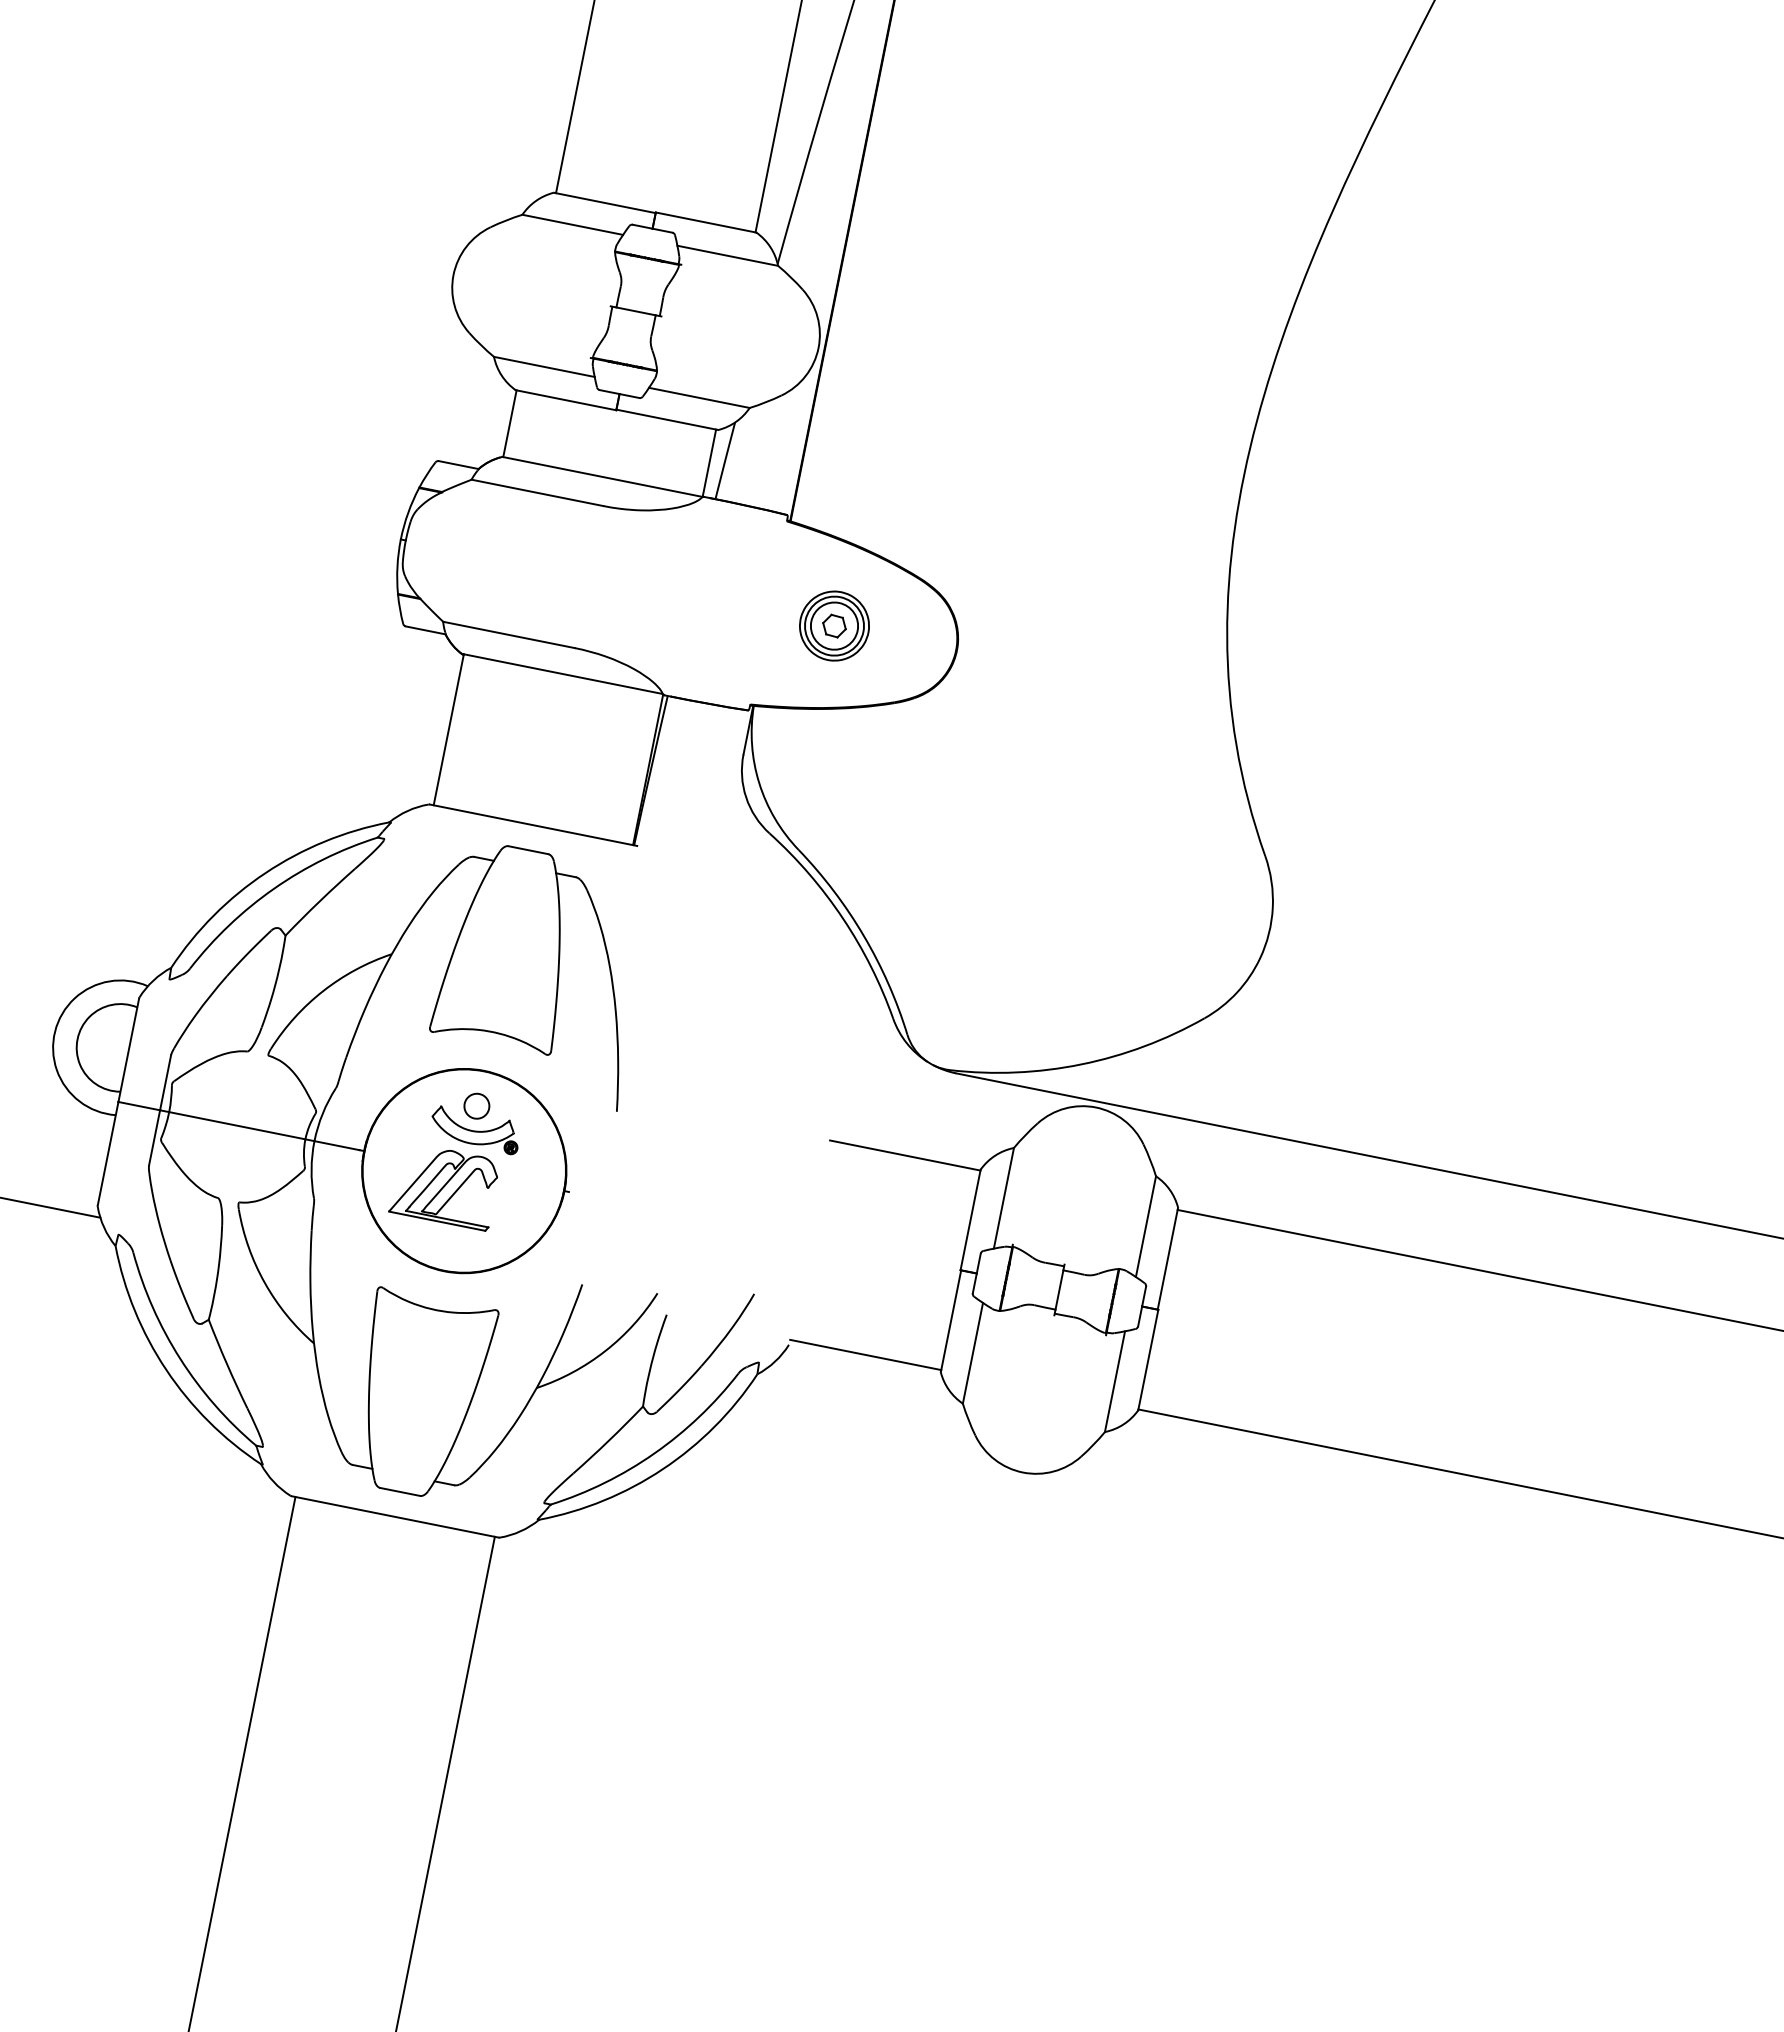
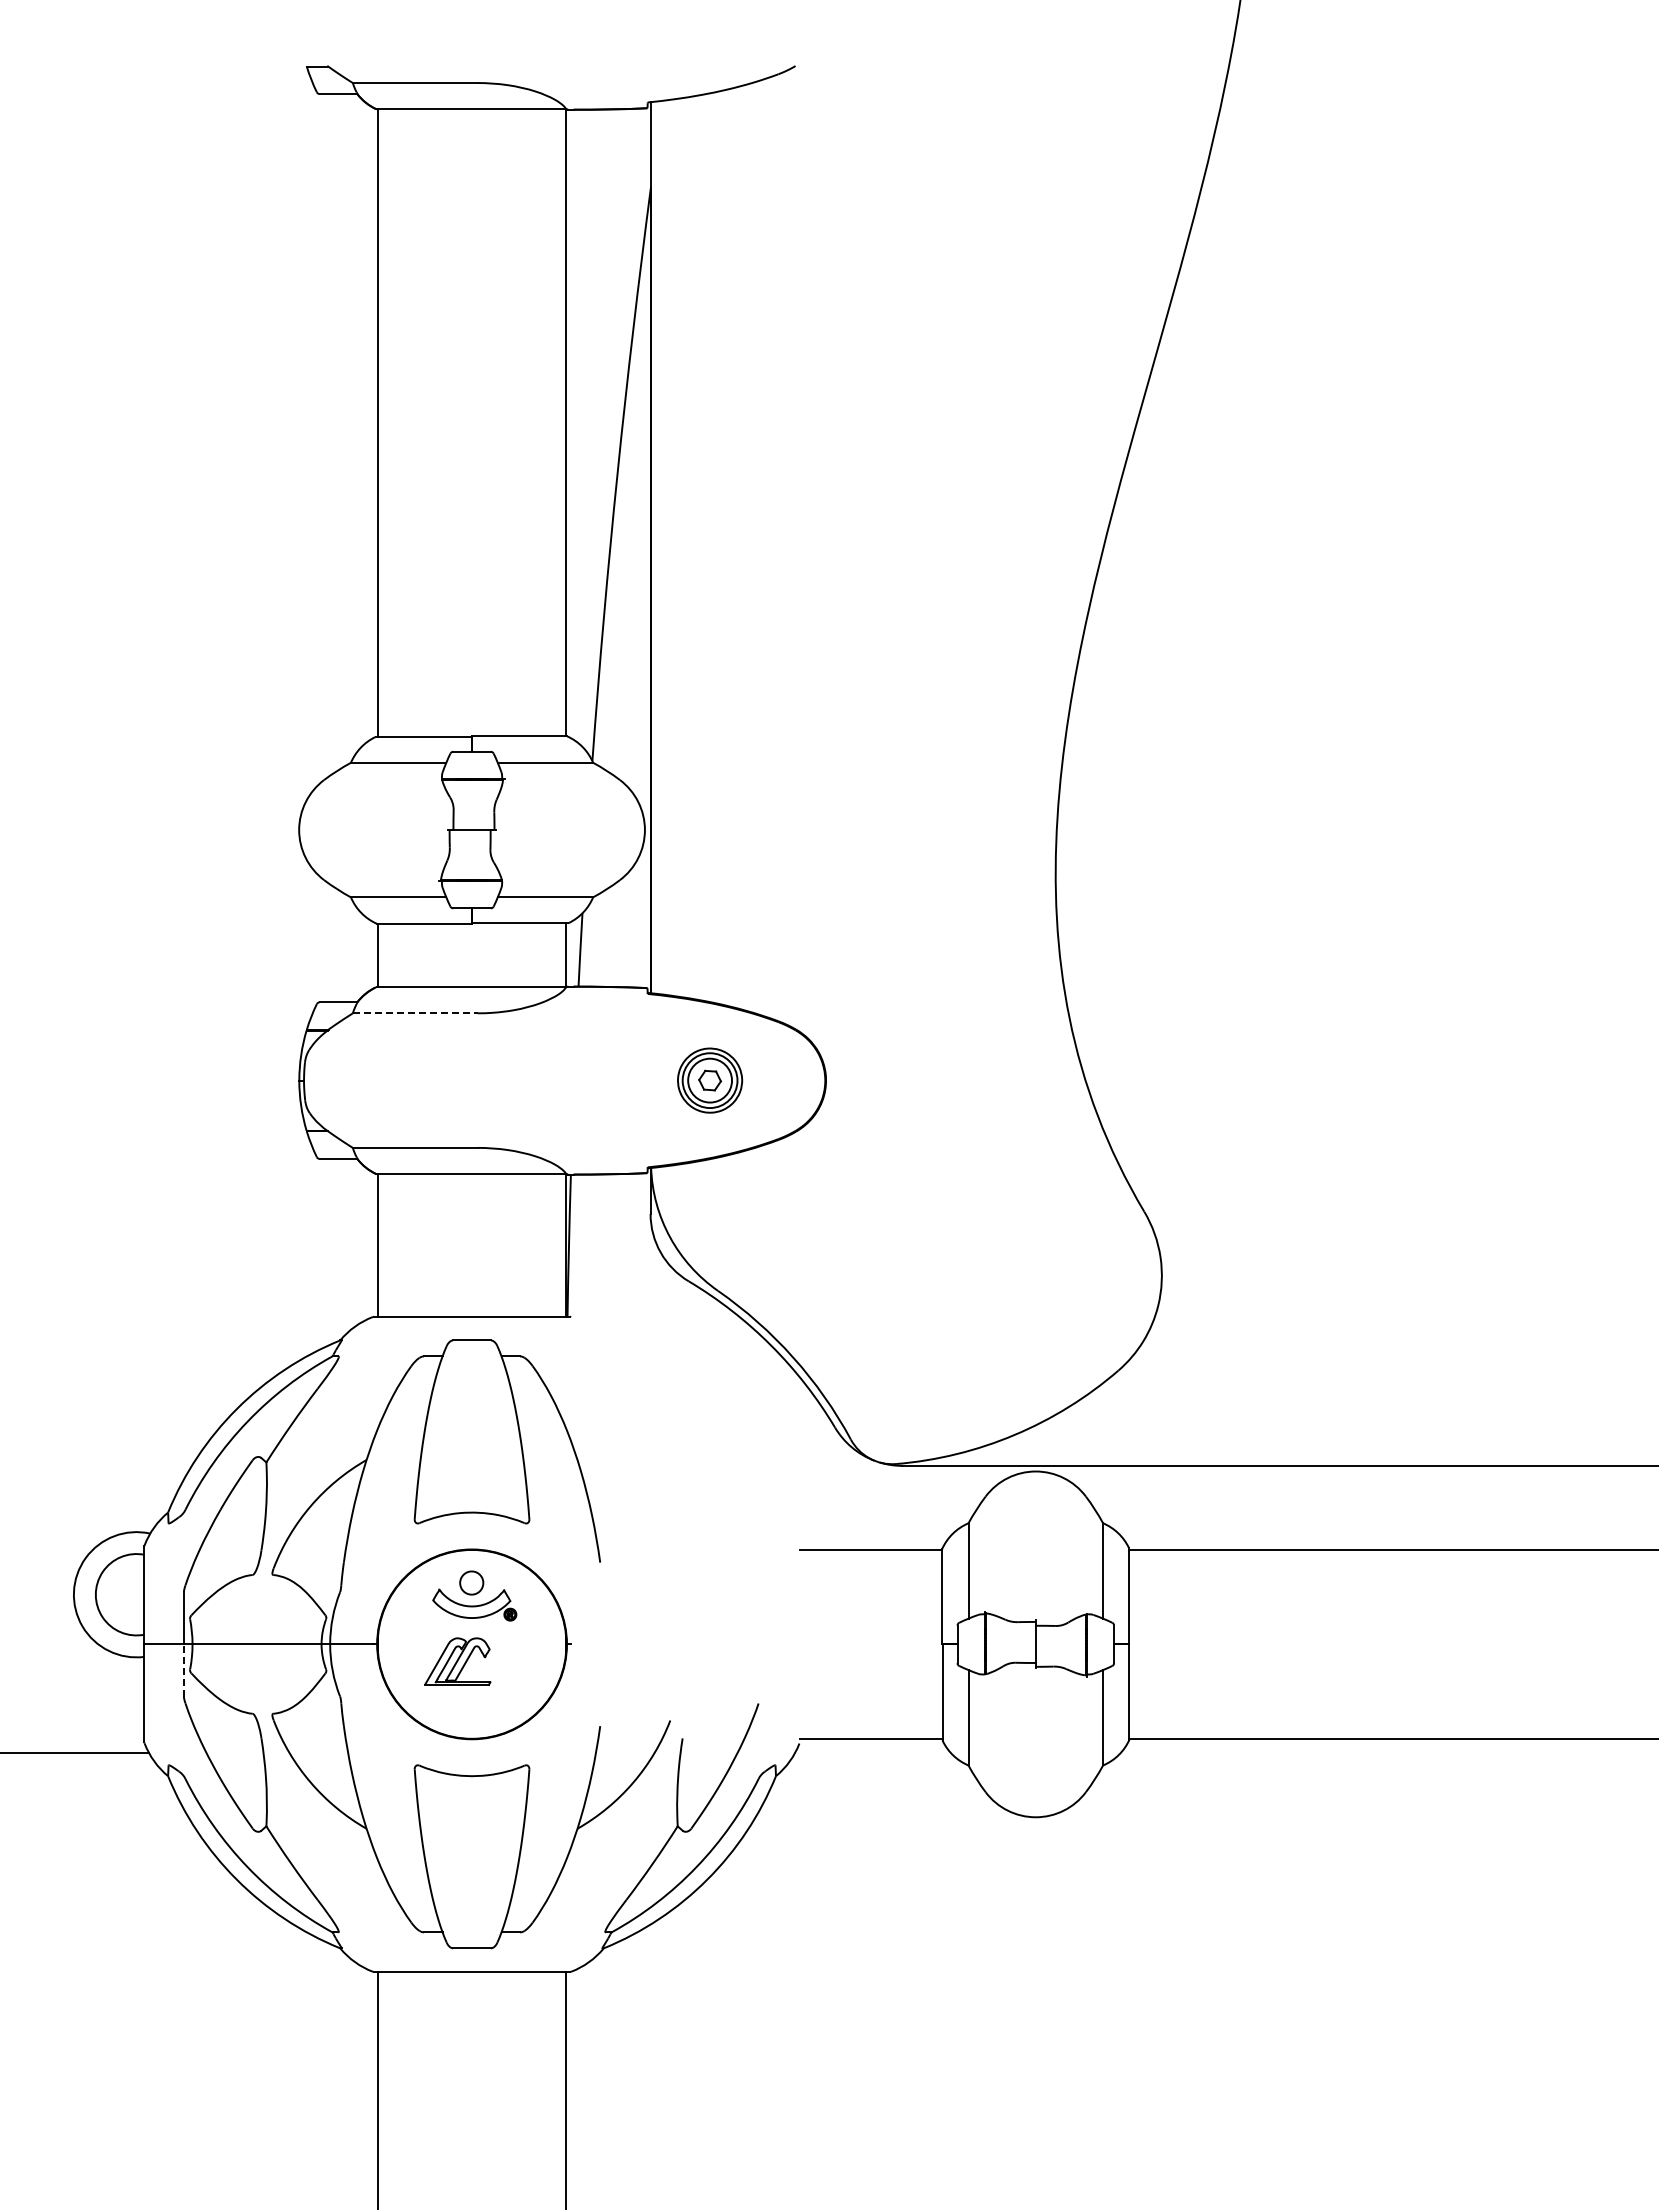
line: (537, 493) -> (415, 1013), solid -> dashed
line: (154, 1136) -> (183, 1669), solid -> dashed
part: (445, 1186) -> (457, 1661), size x0.7

